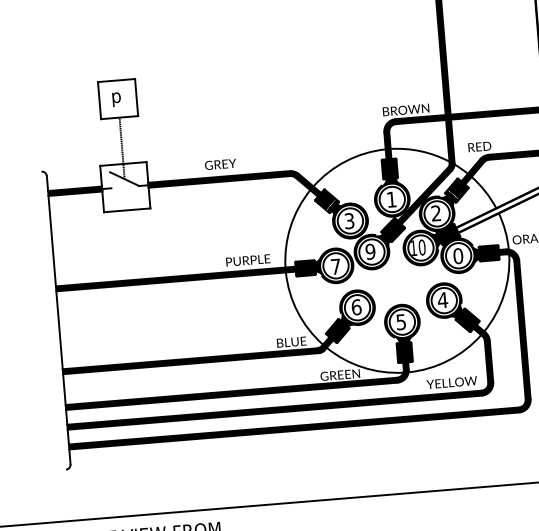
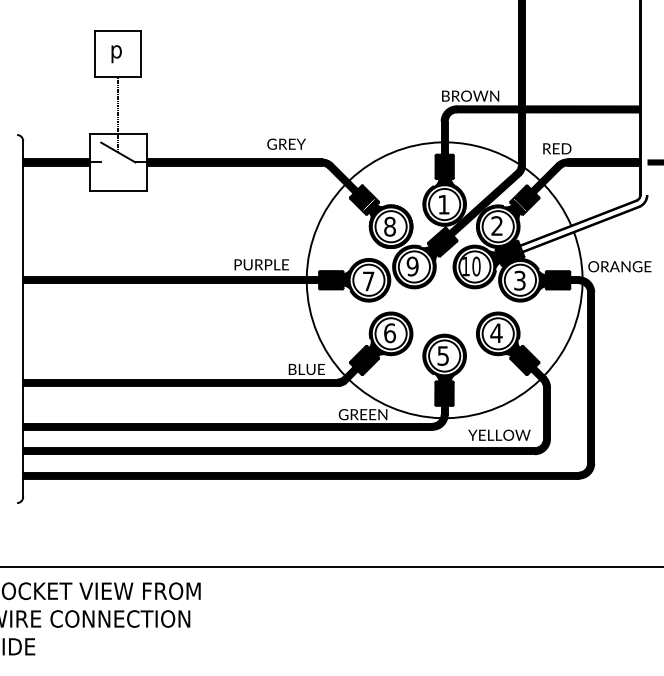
text: (220, 163) -> (286, 143), moved
text: (349, 220) -> (389, 226), 3 -> 8
text: (457, 256) -> (519, 280), 0 -> 3

